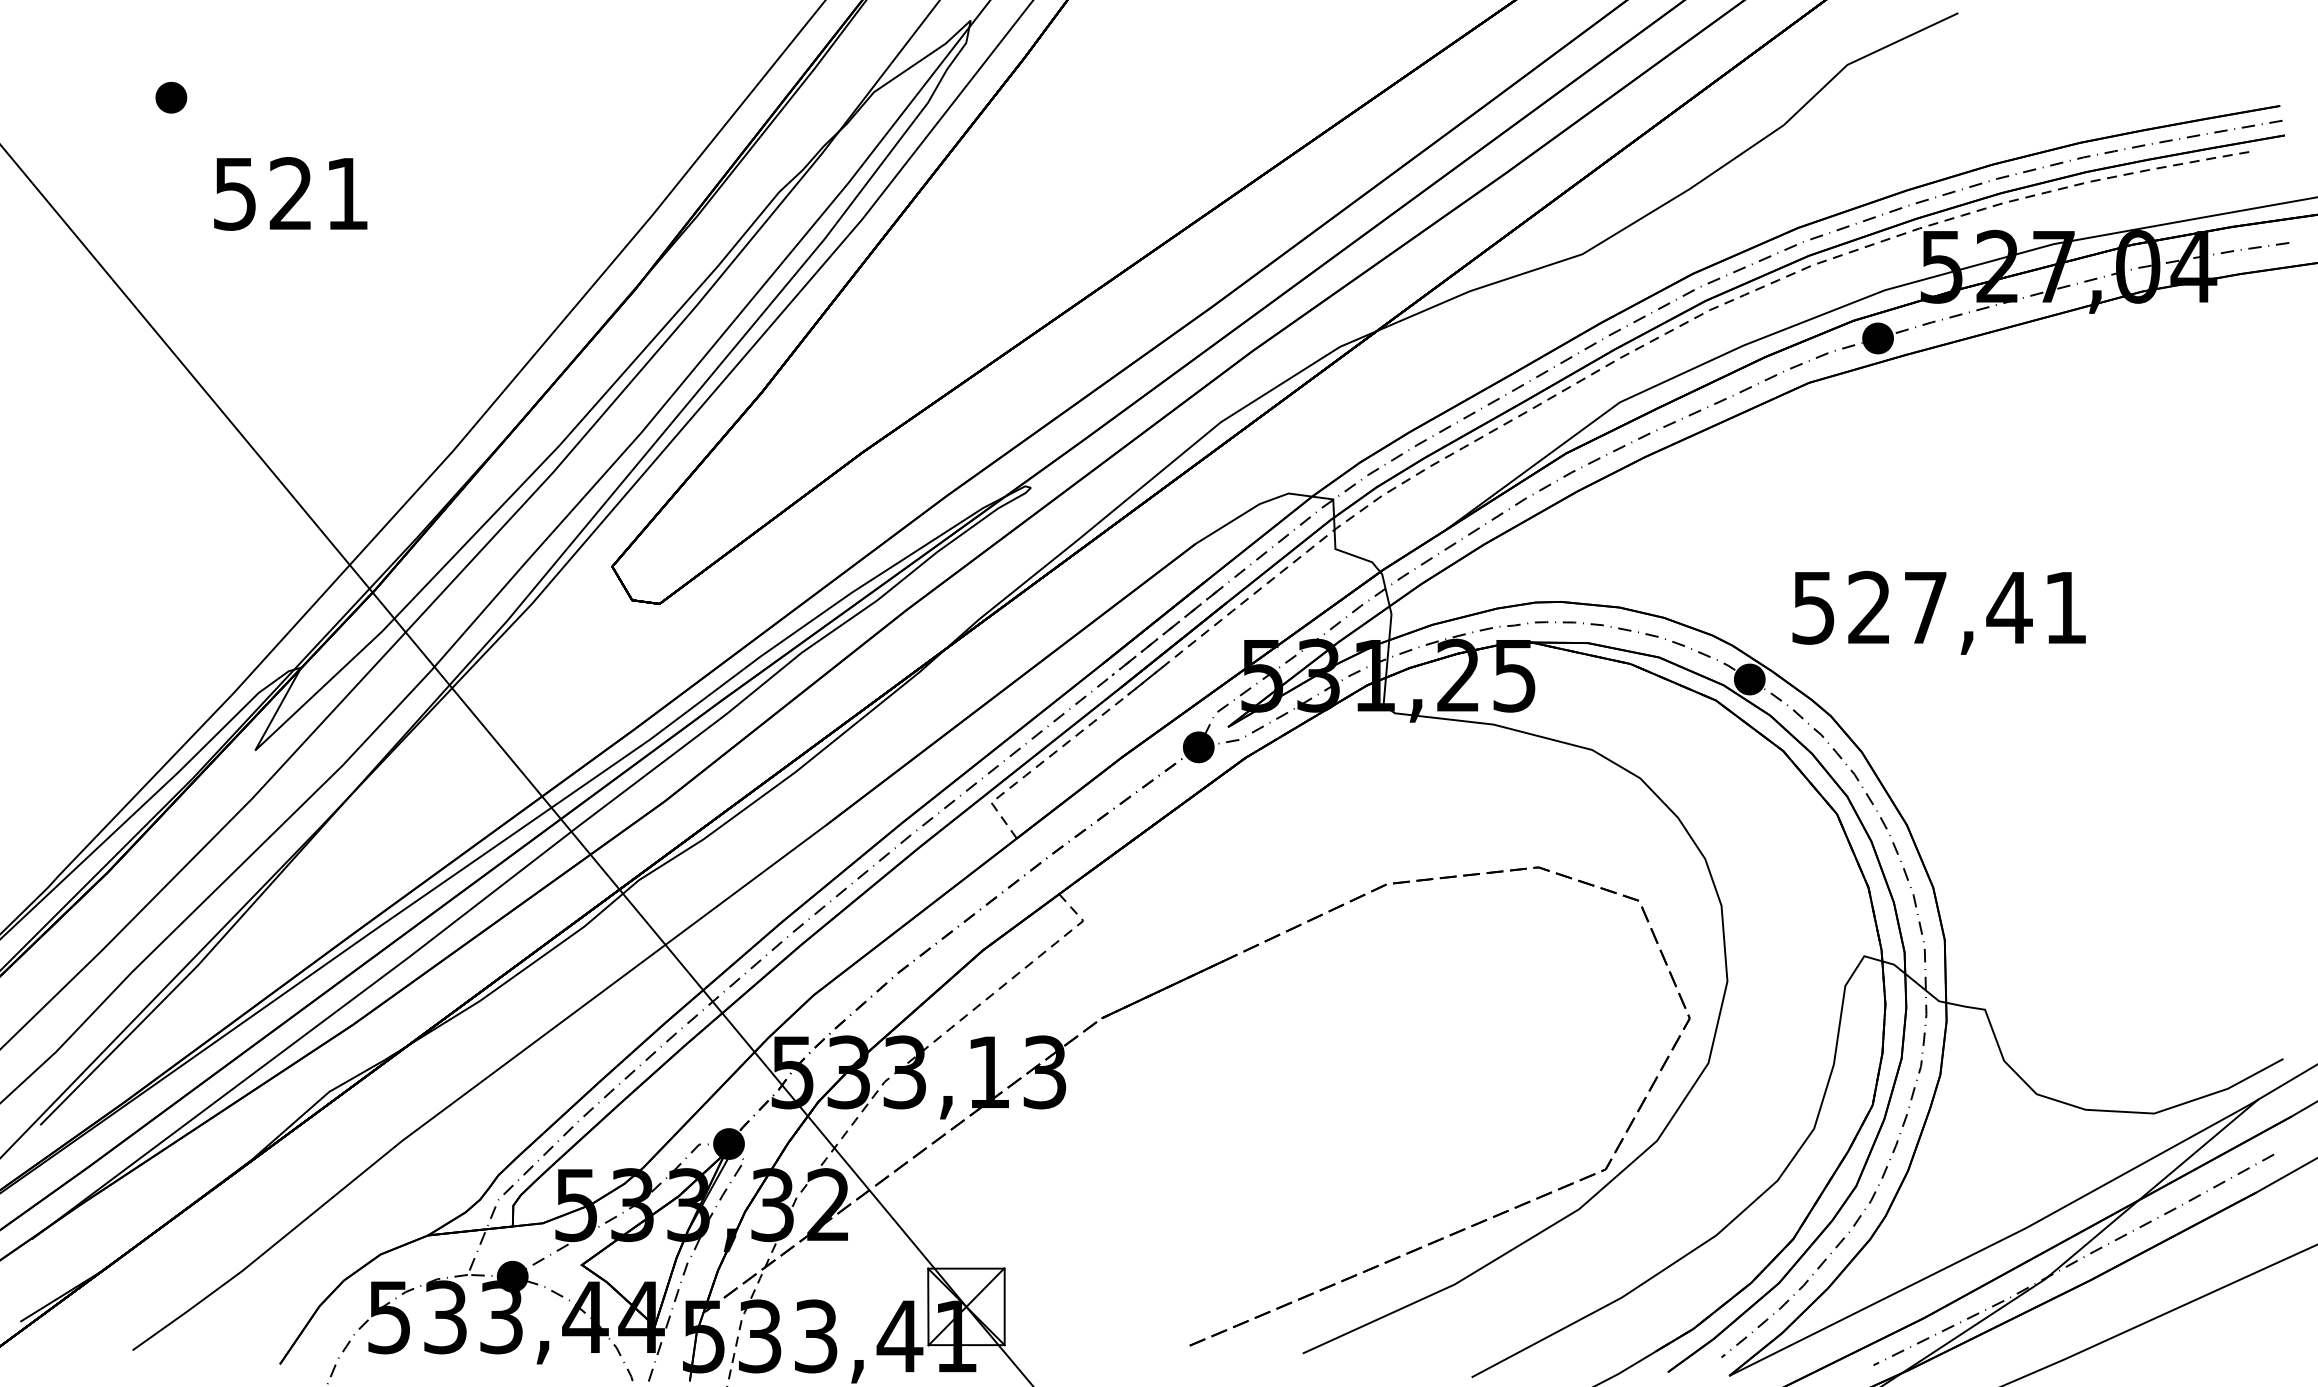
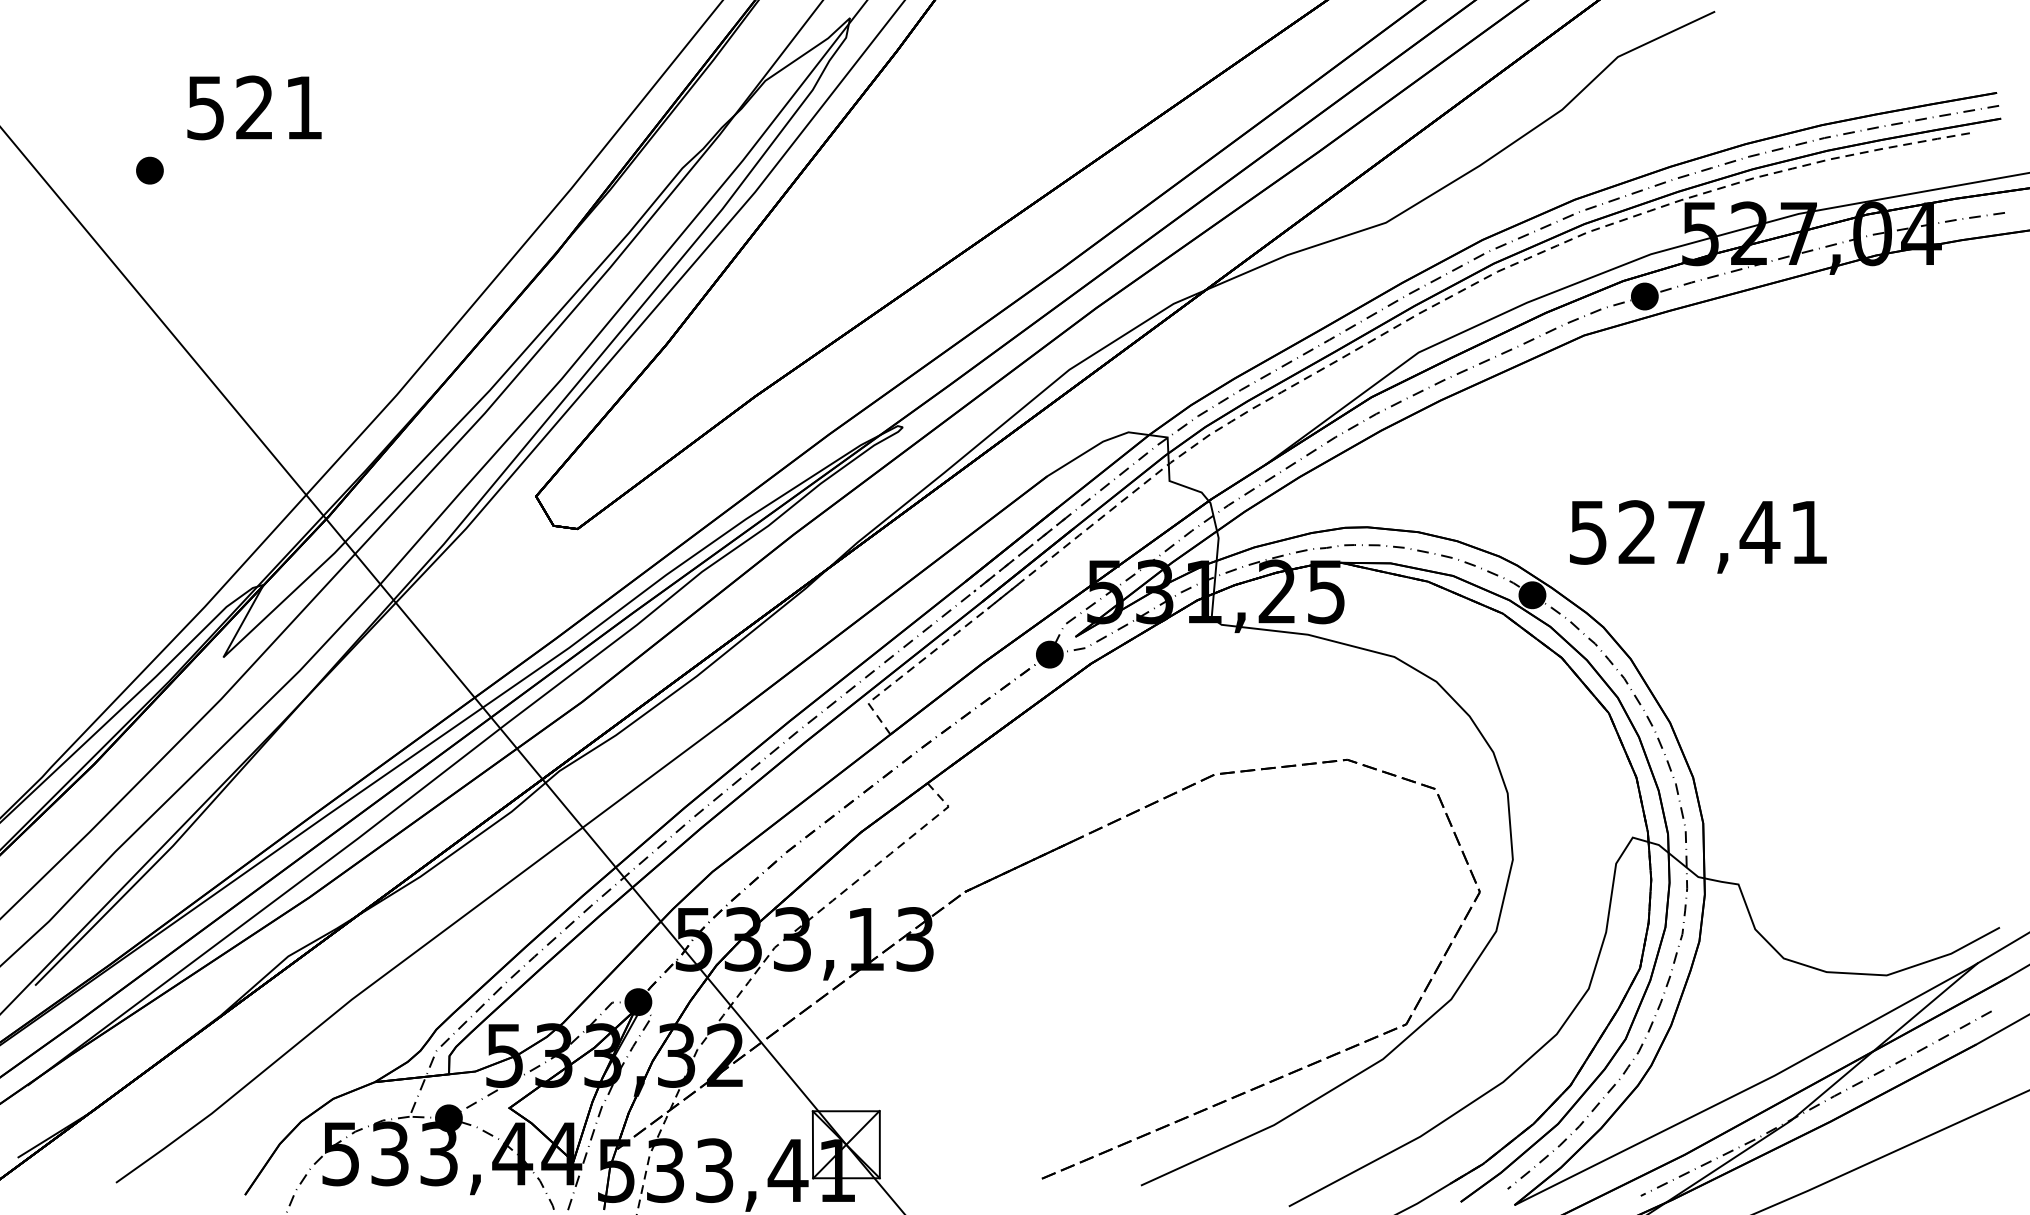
part: (170, 97) -> (149, 170), moved
text: (290, 193) -> (254, 107), moved

